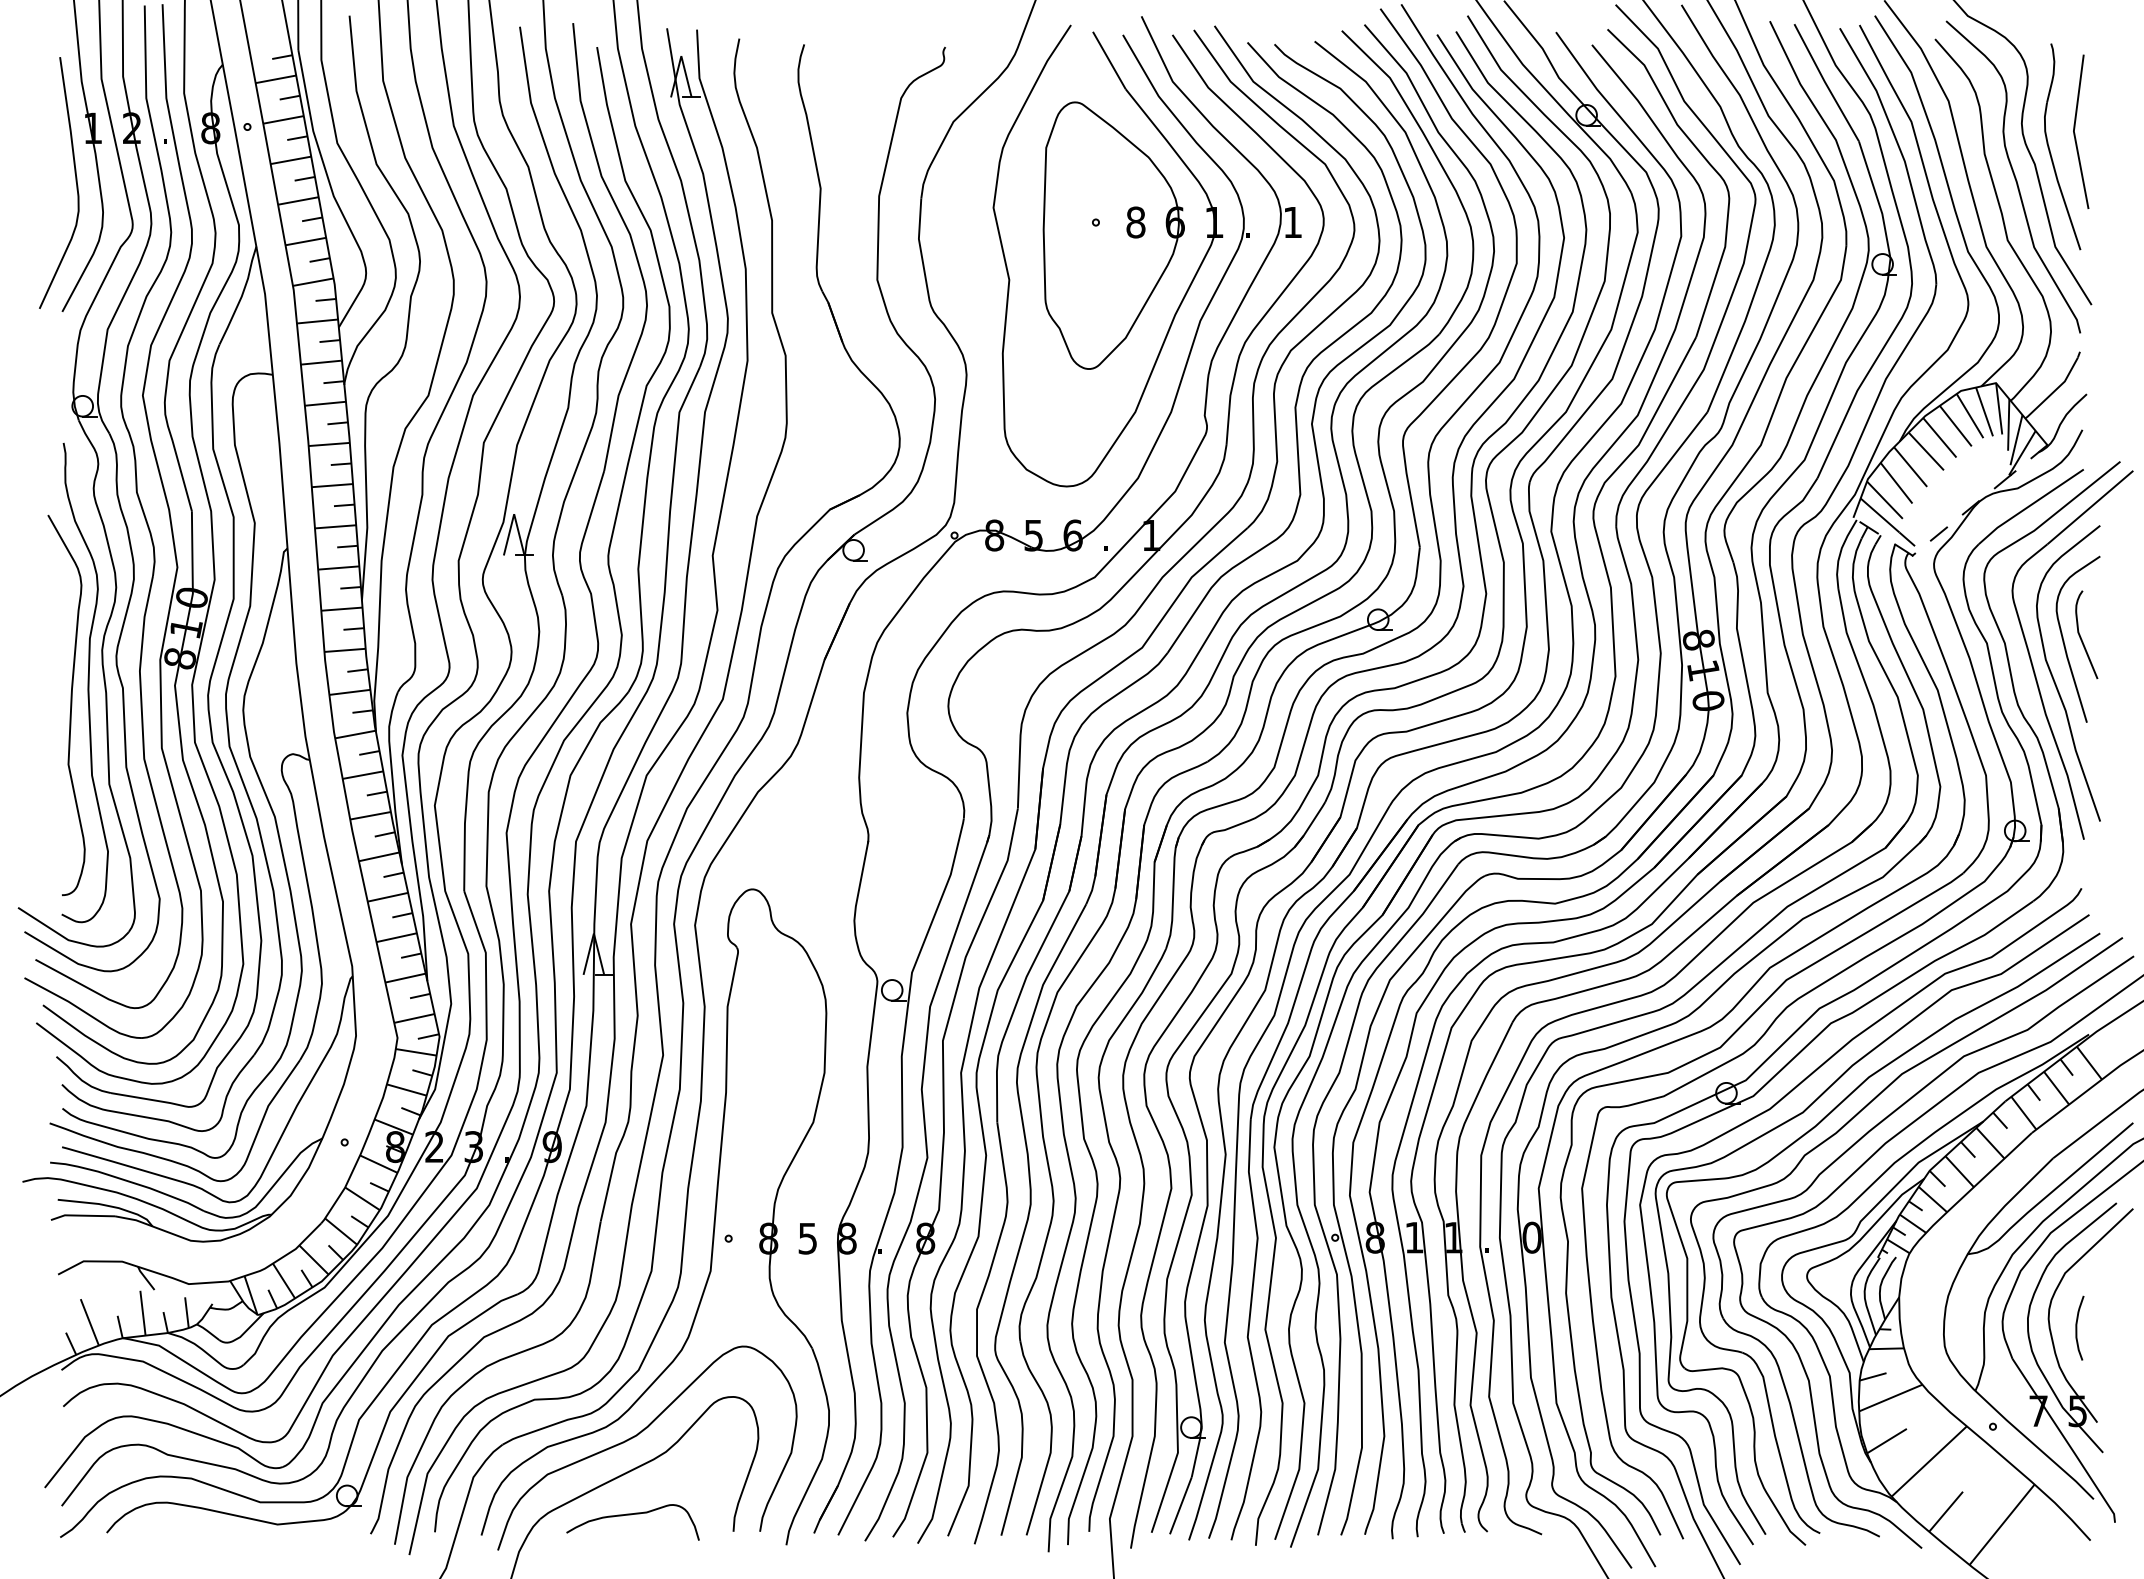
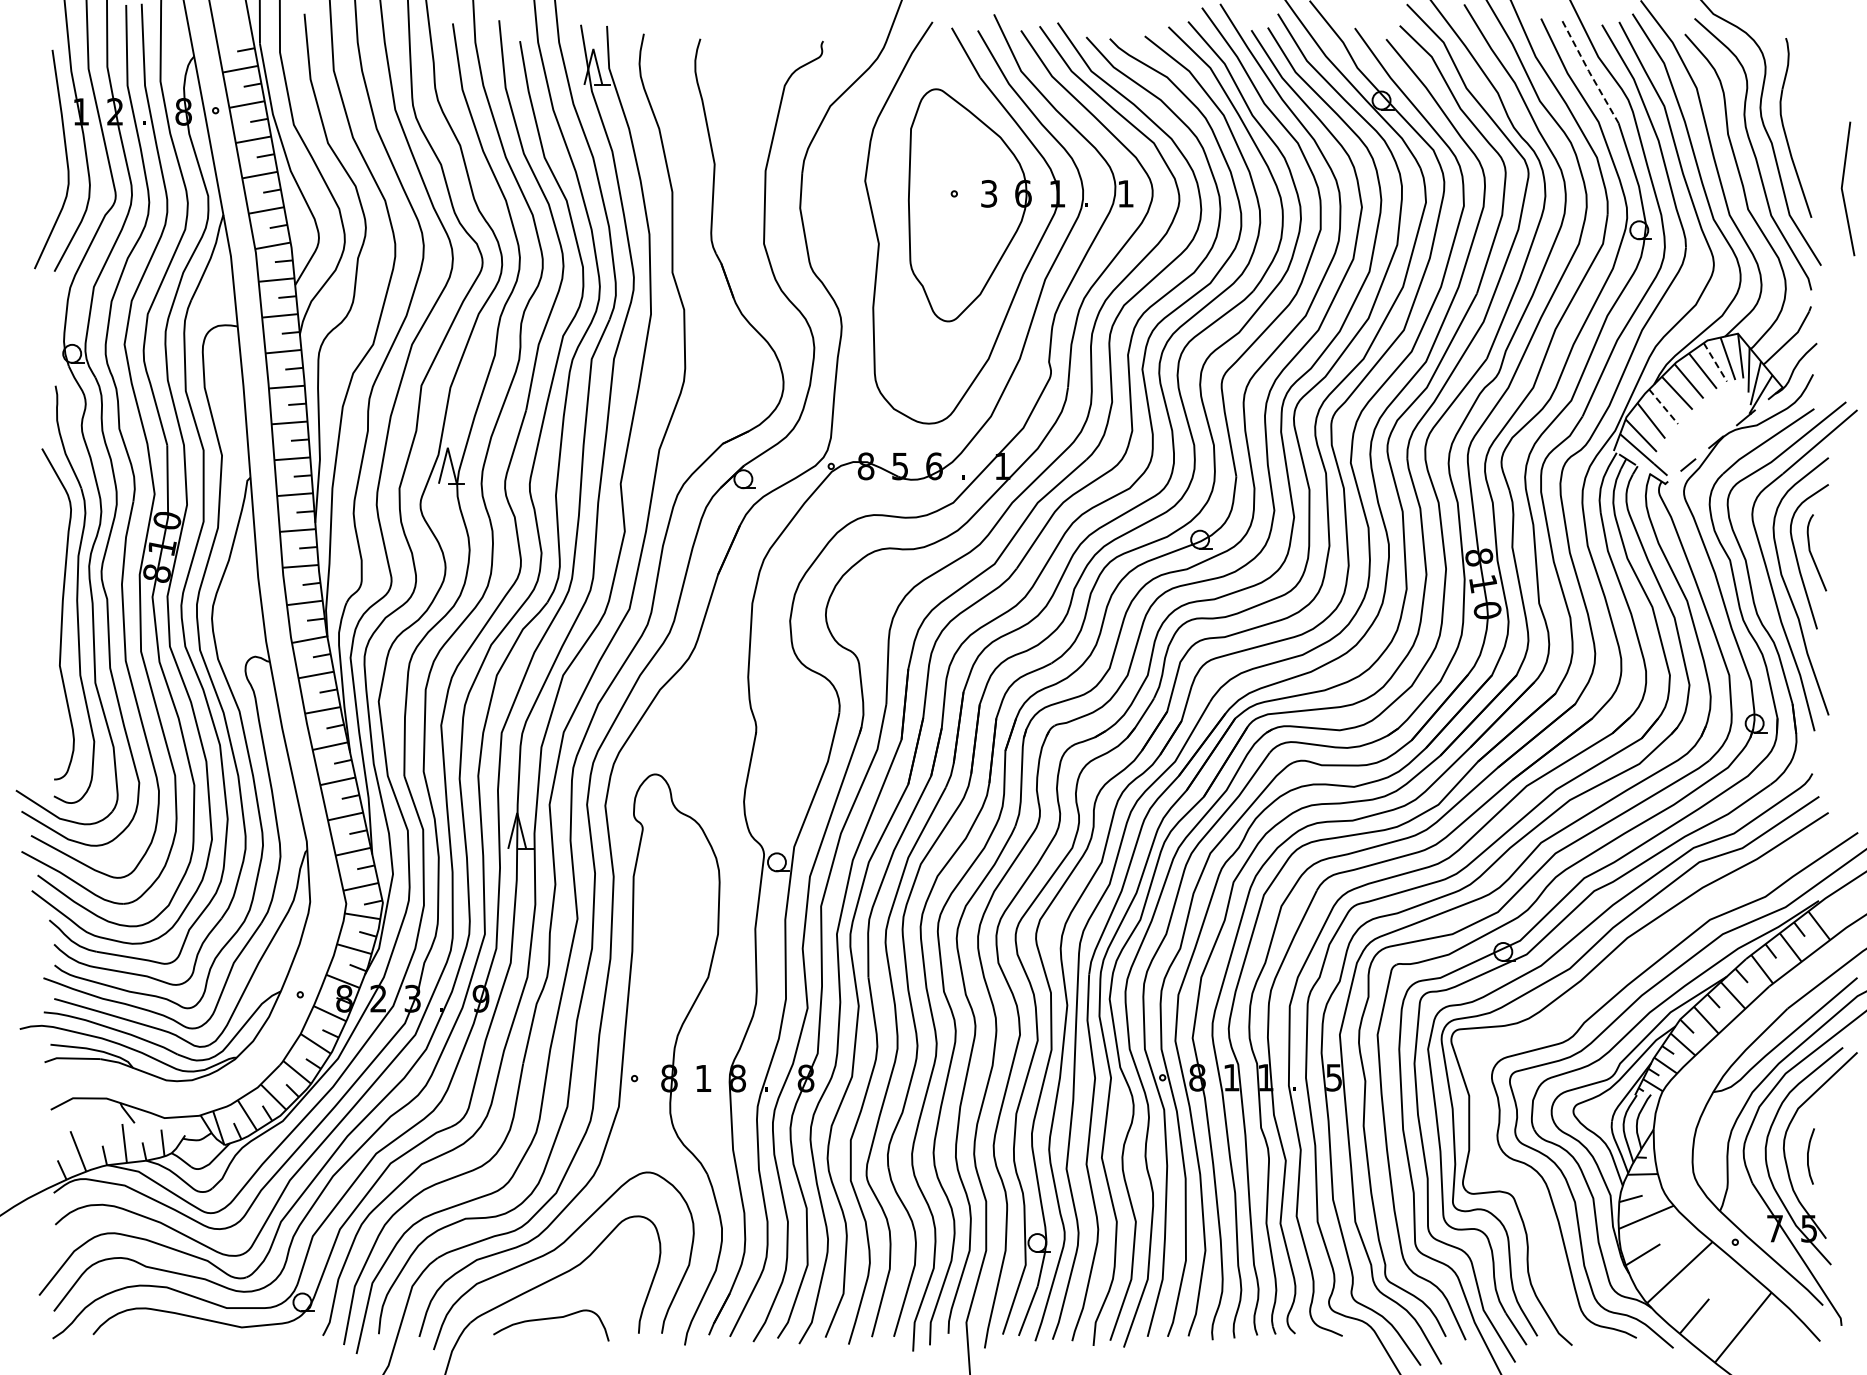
line: (1825, 83) -> (1589, 72), solid -> dashed
line: (2074, 131) -> (1842, 188), moved
text: (1136, 222) -> (989, 193), 8 -> 3
line: (1970, 416) -> (1715, 362), solid -> dashed
line: (1910, 467) -> (1663, 407), solid -> dashed
part: (1832, 1137) -> (1595, 990), removed
text: (1531, 1237) -> (1333, 1077), 0 -> 5
text: (807, 1238) -> (703, 1078), 5 -> 1

